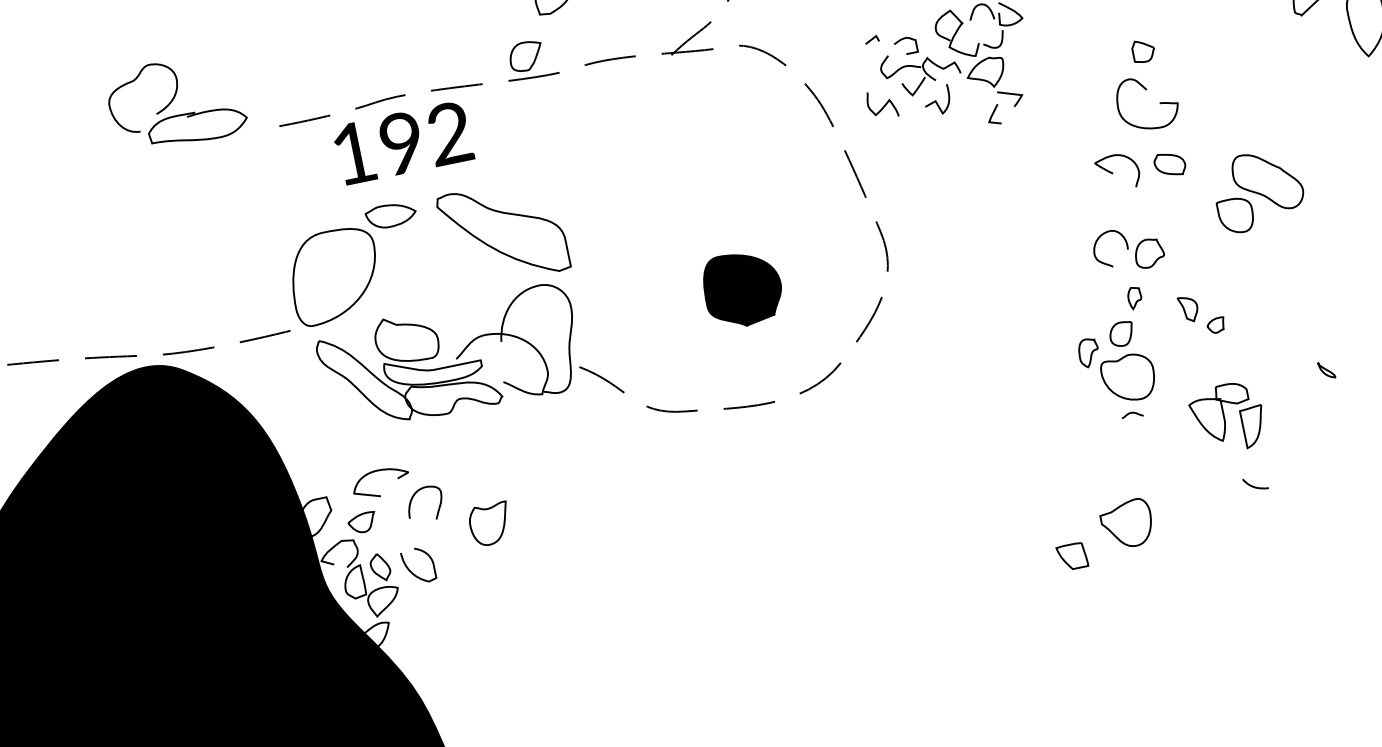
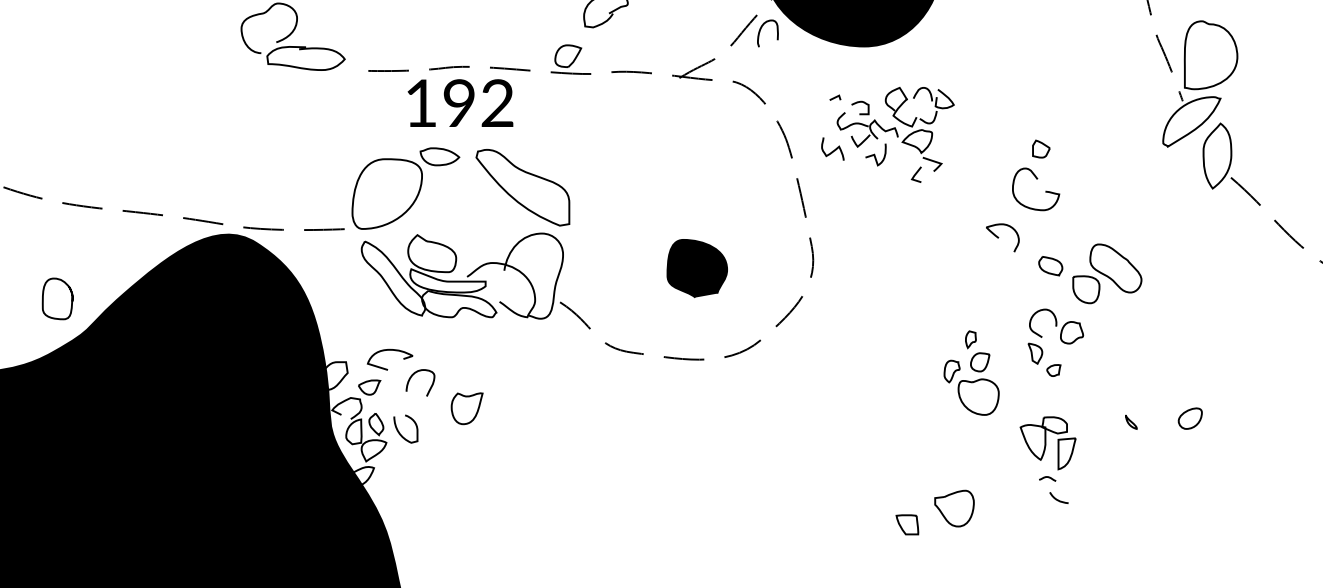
part: (1169, 165) -> (1050, 266), moved
part: (1128, 249) -> (1056, 326), moved
part: (1134, 297) -> (970, 339), moved
curve: (1131, 413) -> (1047, 477), moved

